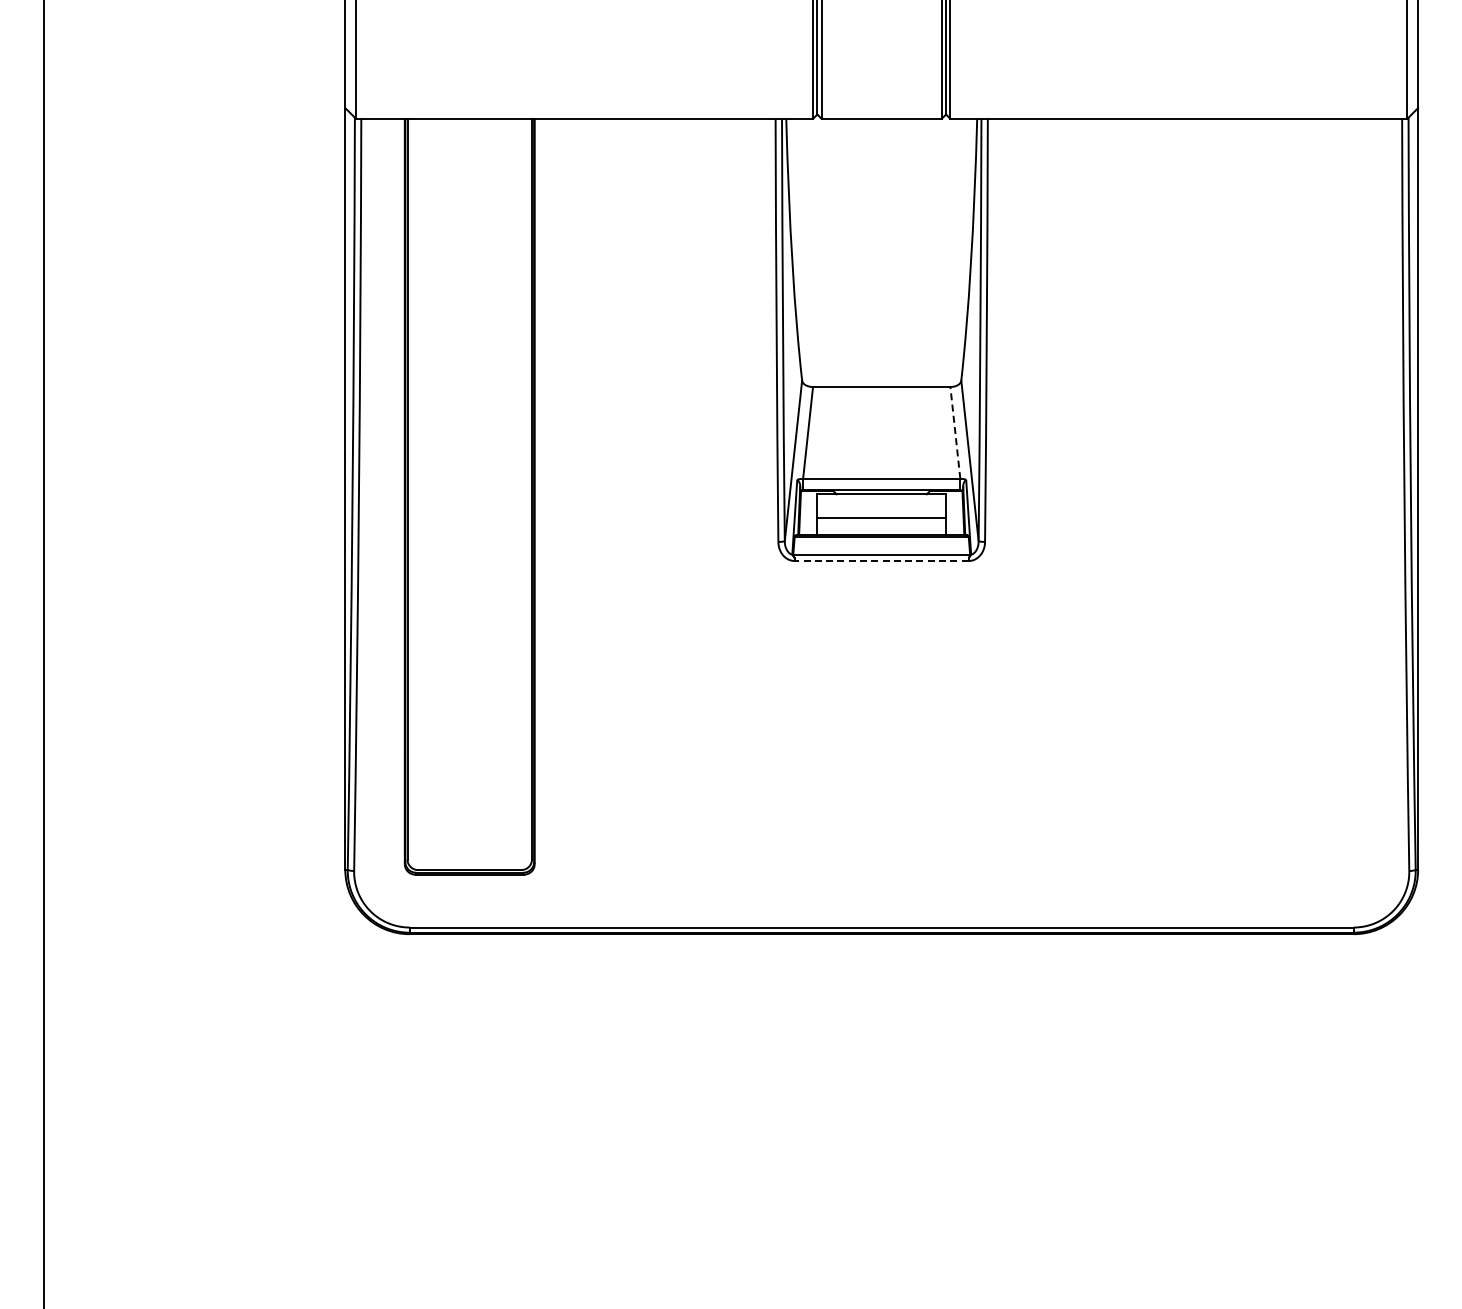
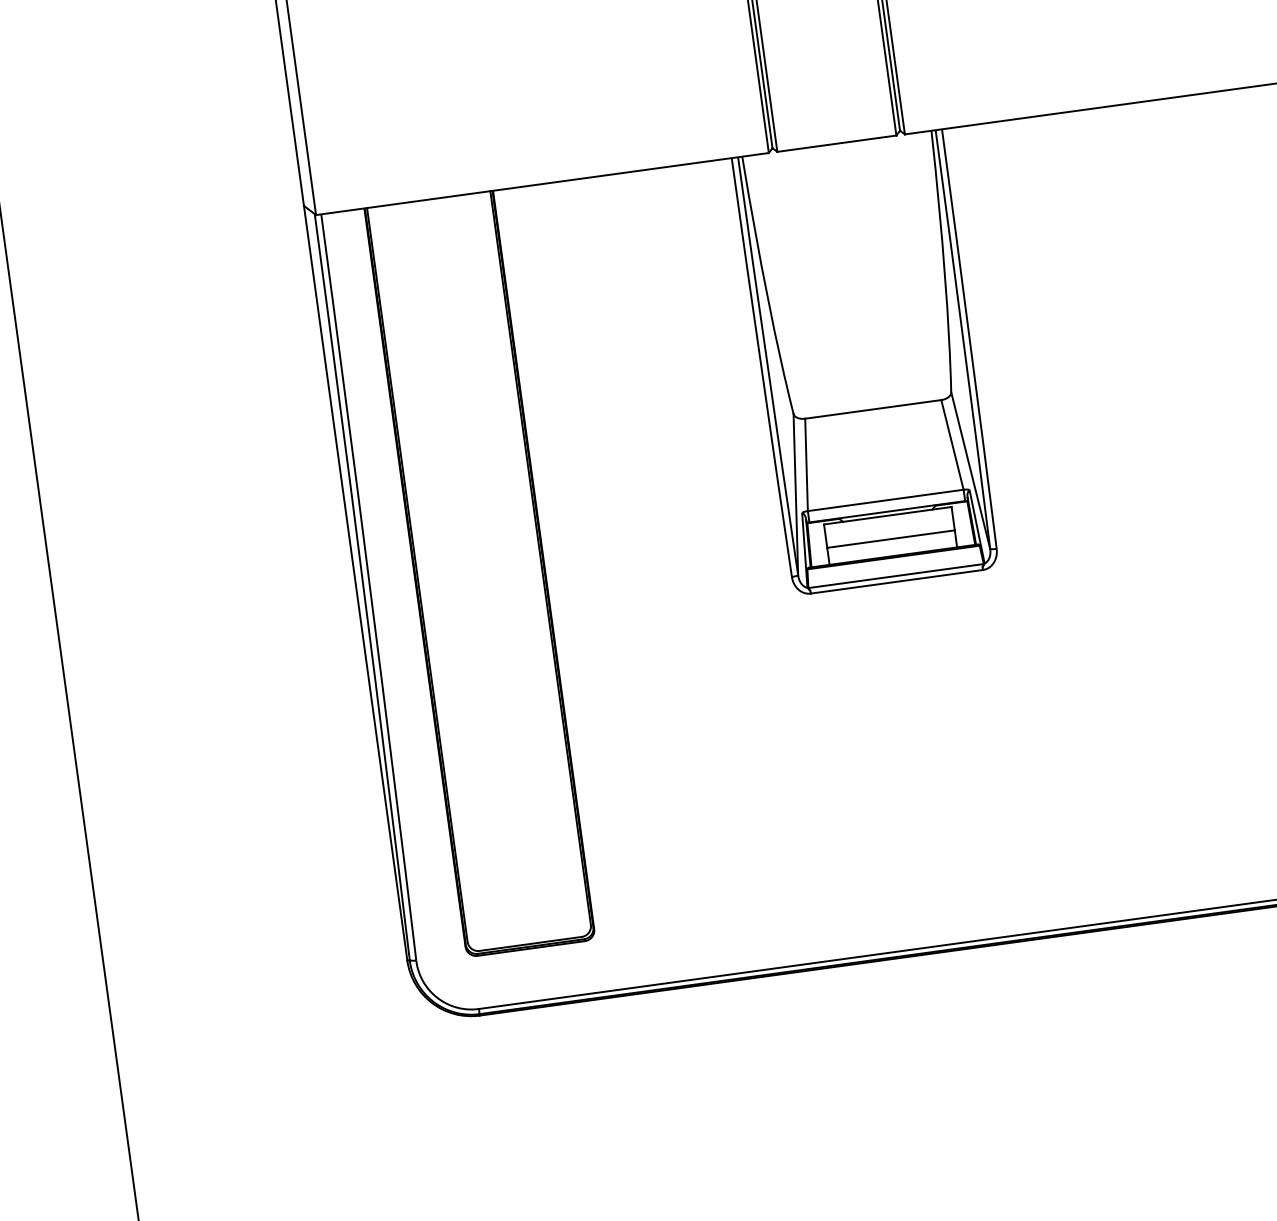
line: (955, 432) -> (952, 444), dashed -> solid
line: (881, 560) -> (896, 581), dashed -> solid

